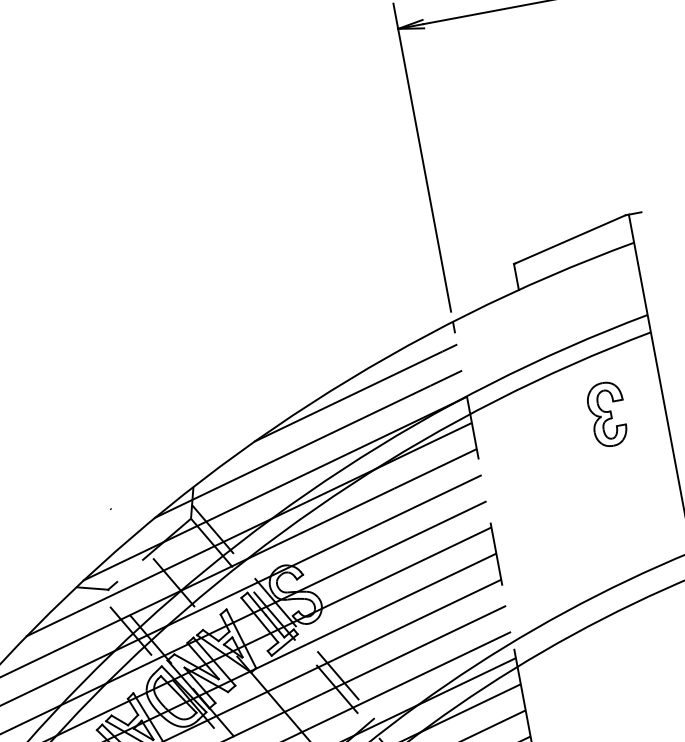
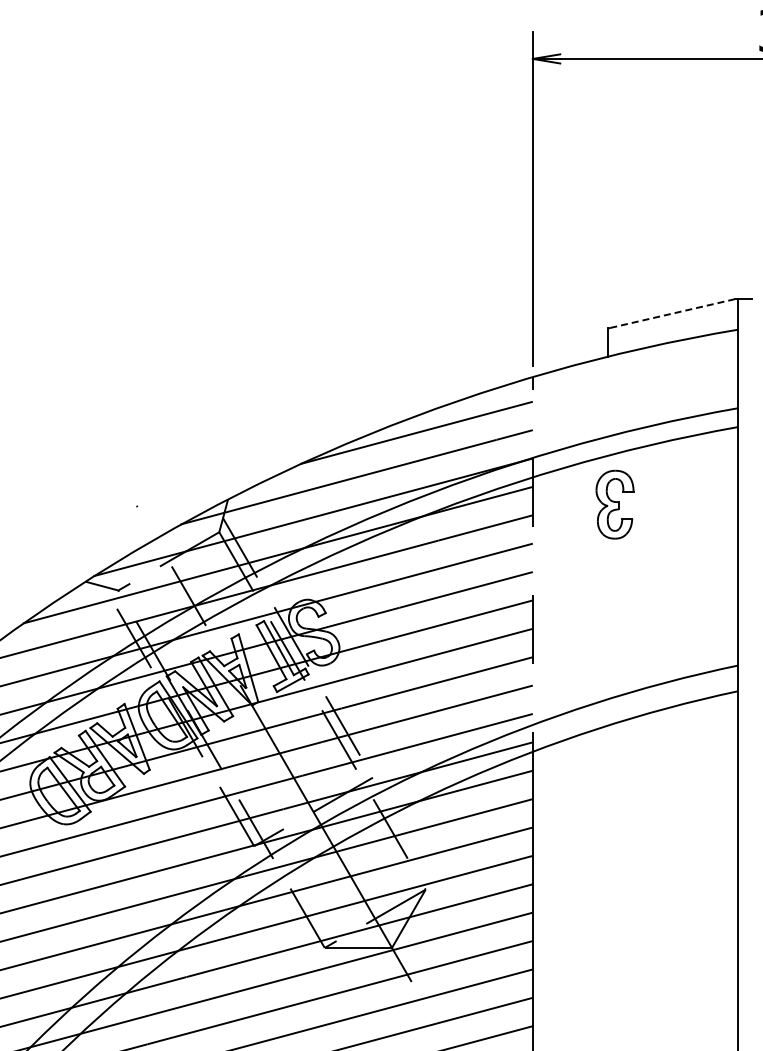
line: (569, 239) -> (671, 313), solid -> dashed
part: (607, 414) -> (614, 504), moved

